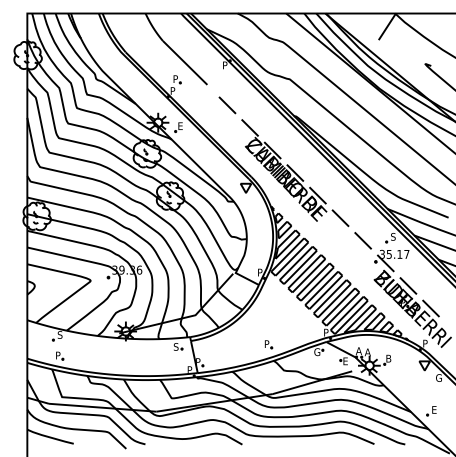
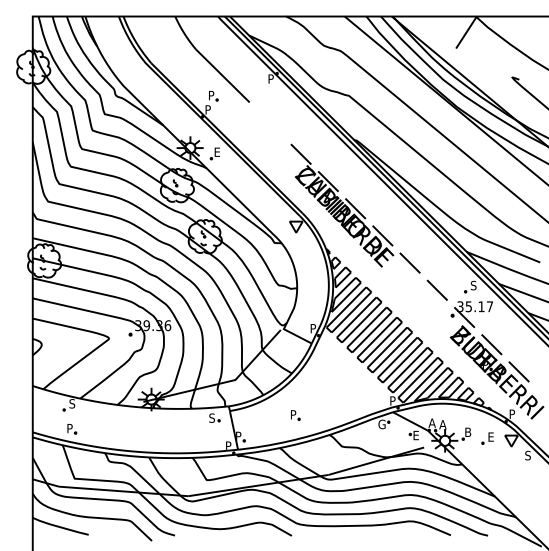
line: (227, 104) -> (273, 126), removed
part: (268, 344) -> (295, 415), moved
text: (438, 377) -> (528, 455), G -> S
part: (431, 411) -> (487, 438), moved

